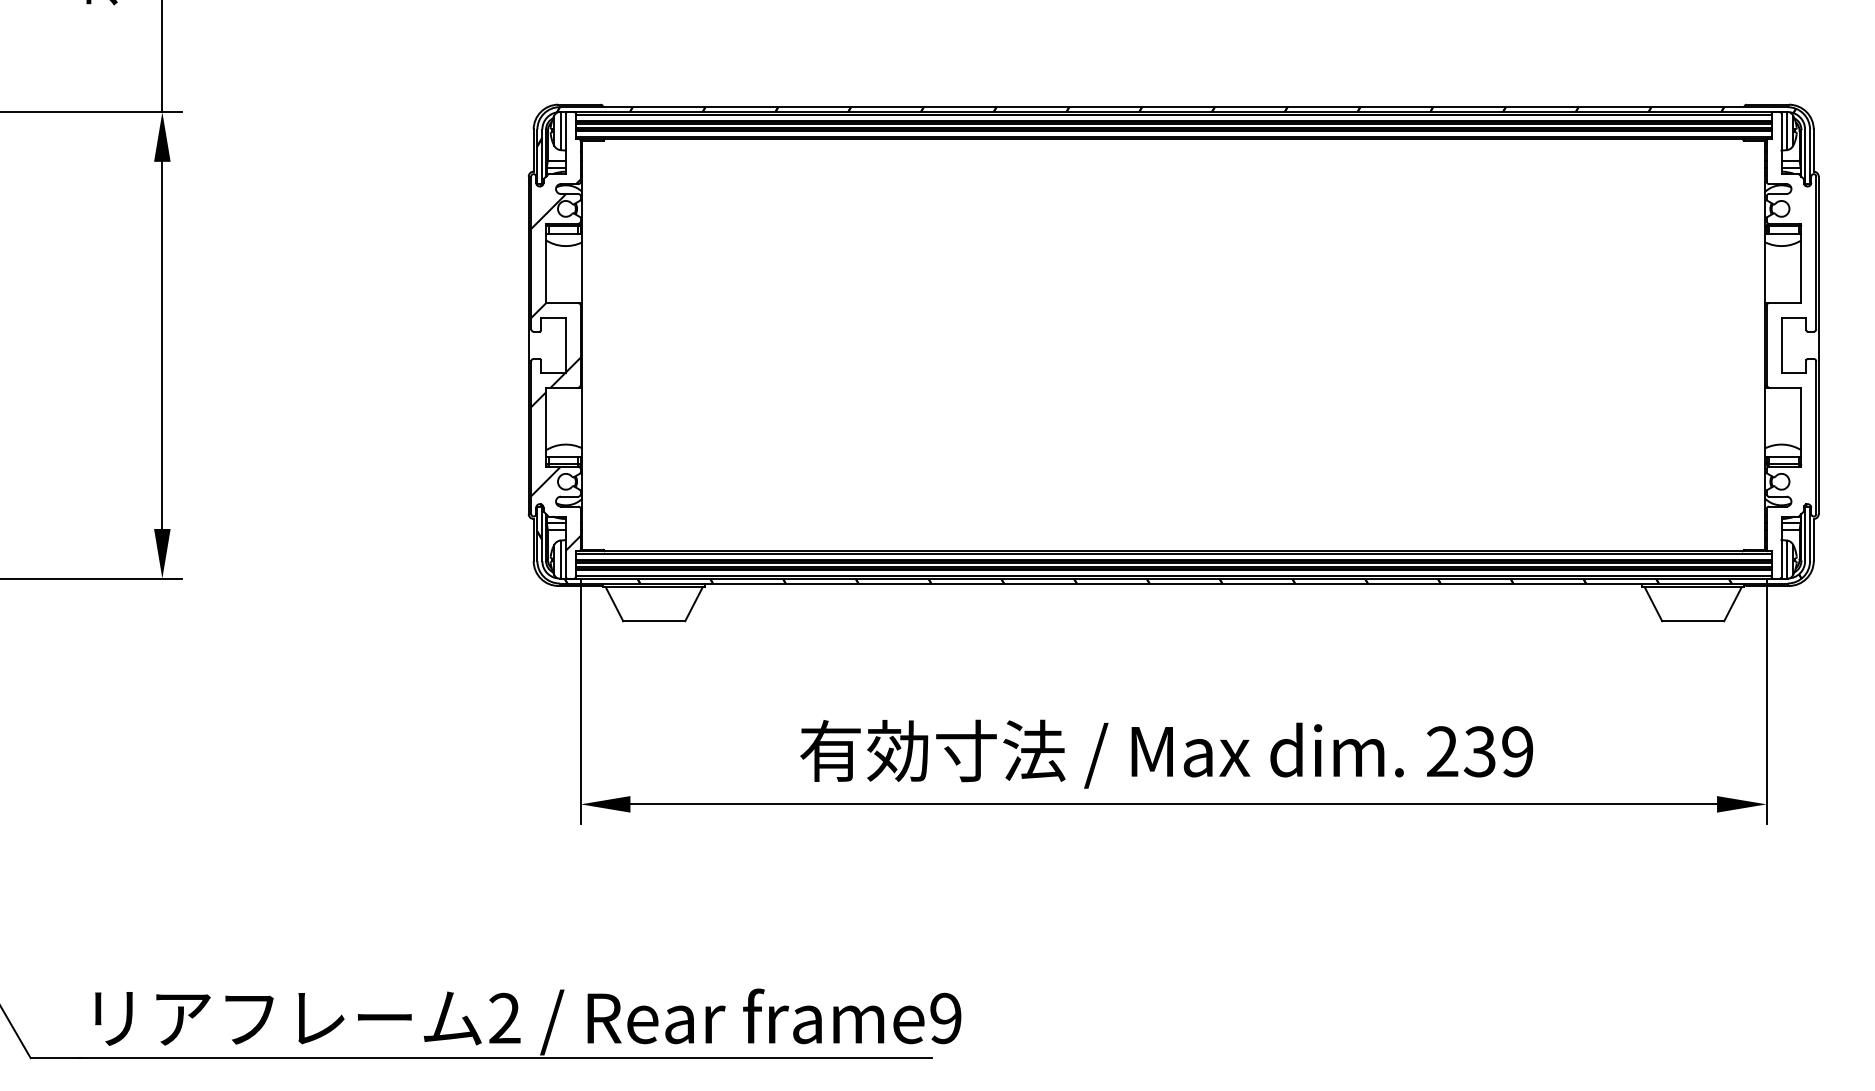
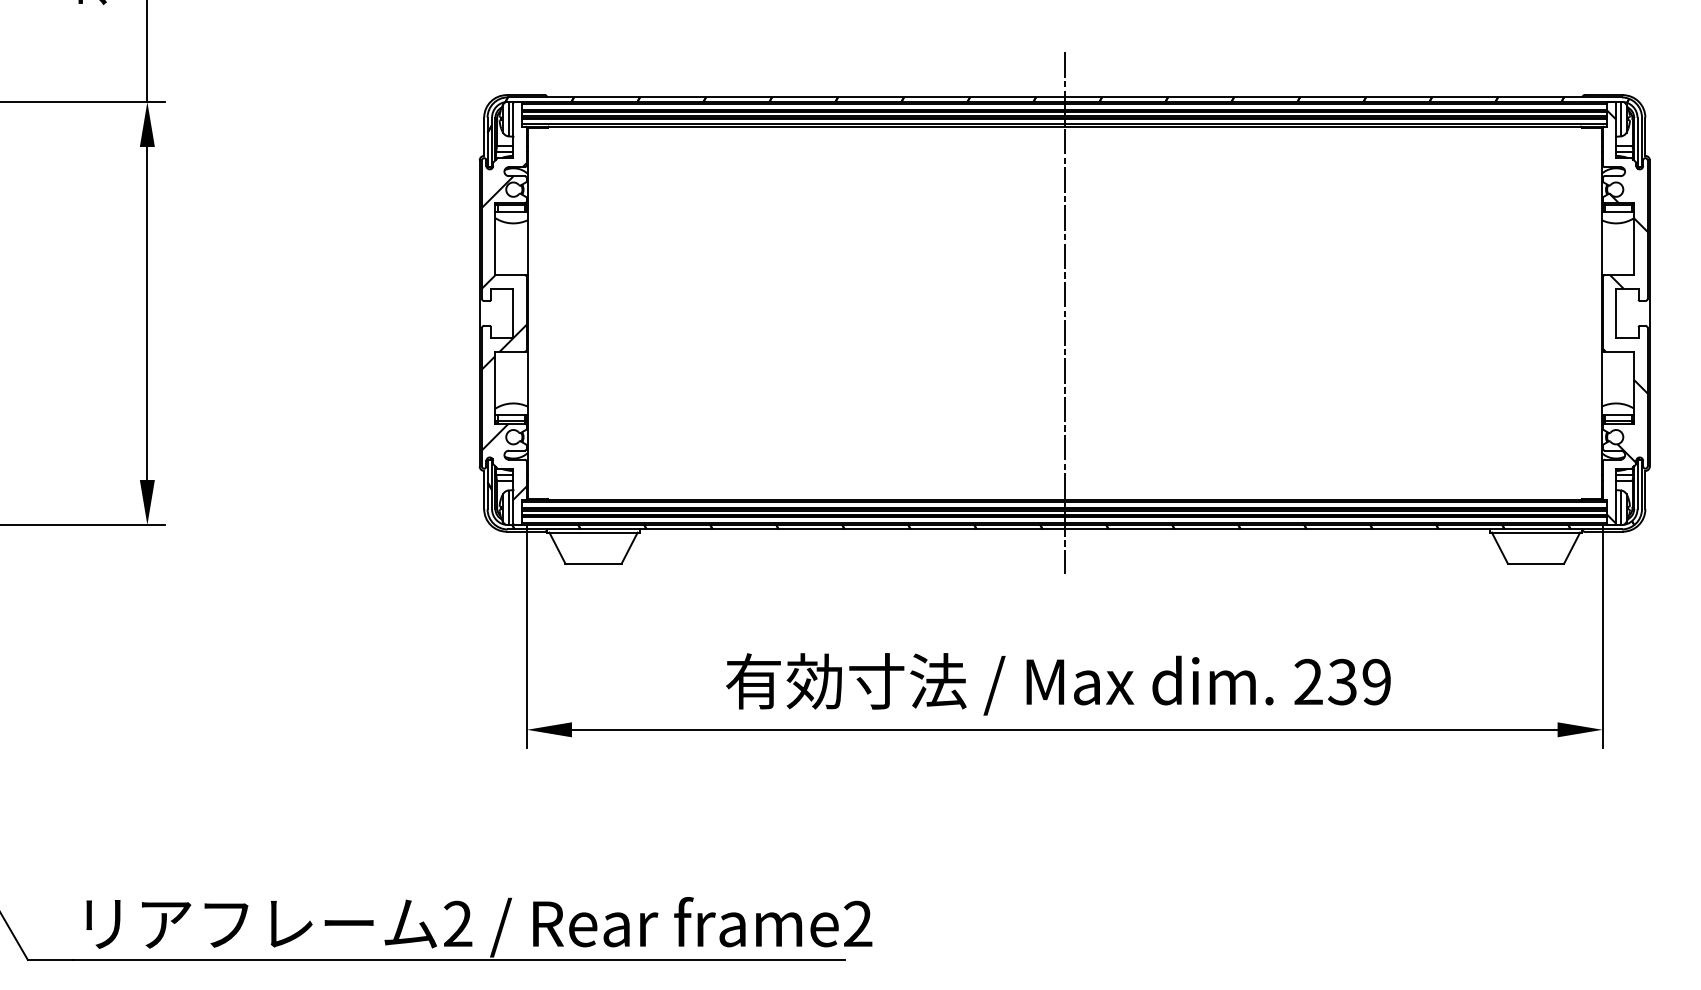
line: (1173, 345) -> (1064, 313), added
hatch: (1791, 349) -> (1625, 317), added
text: (945, 1018) -> (857, 924), frame9 -> frame2

